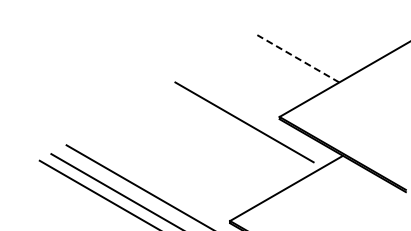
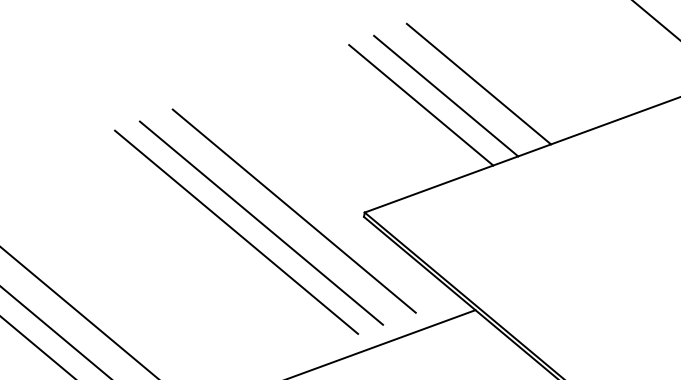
line: (325, 42) -> (479, 82), added
line: (309, 51) -> (445, 94), added
line: (297, 58) -> (419, 104), dashed -> solid
line: (229, 131) -> (261, 223), added
line: (217, 137) -> (236, 231), added

